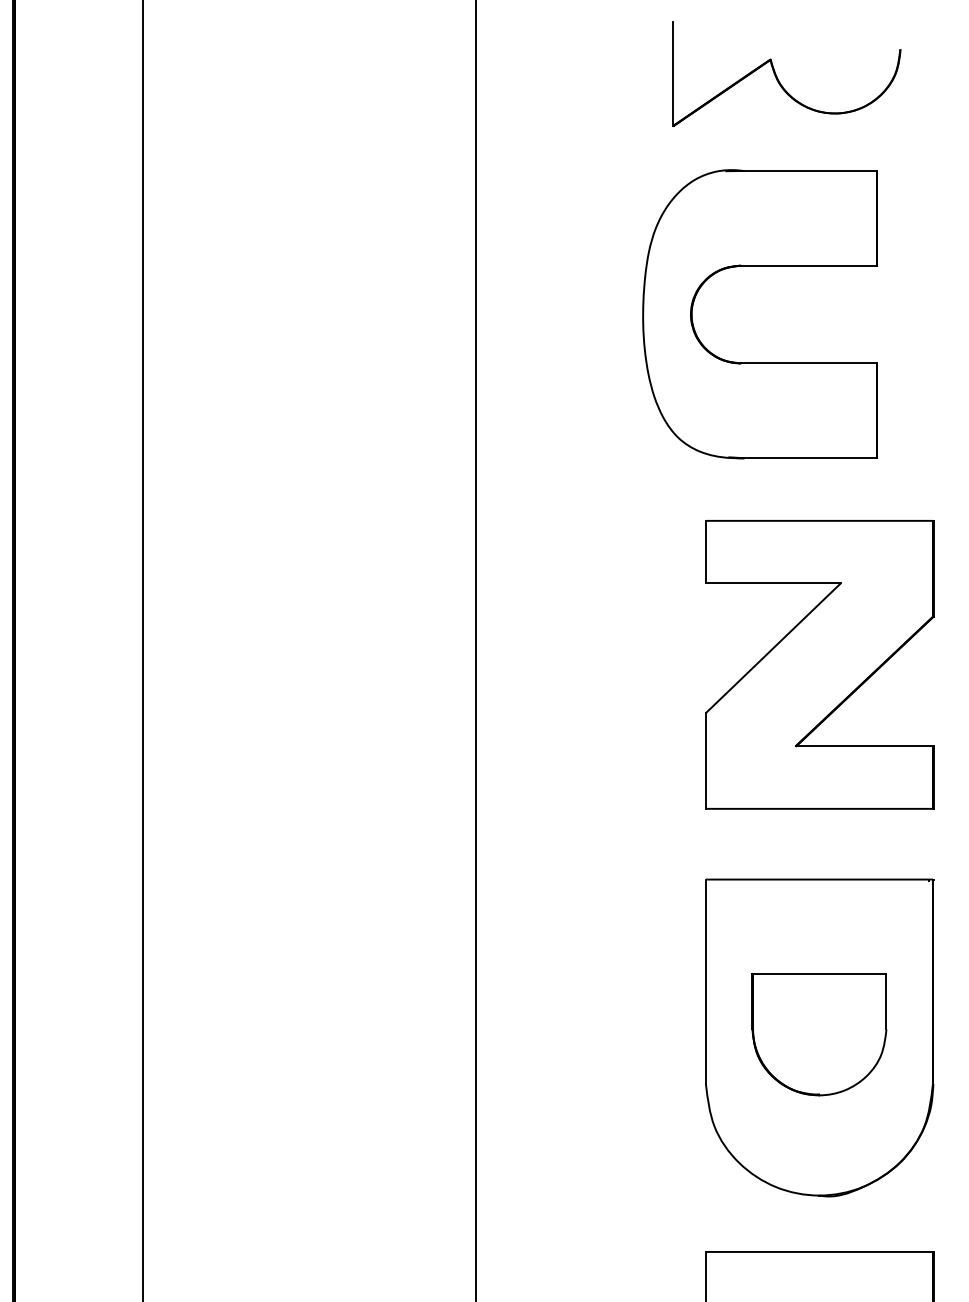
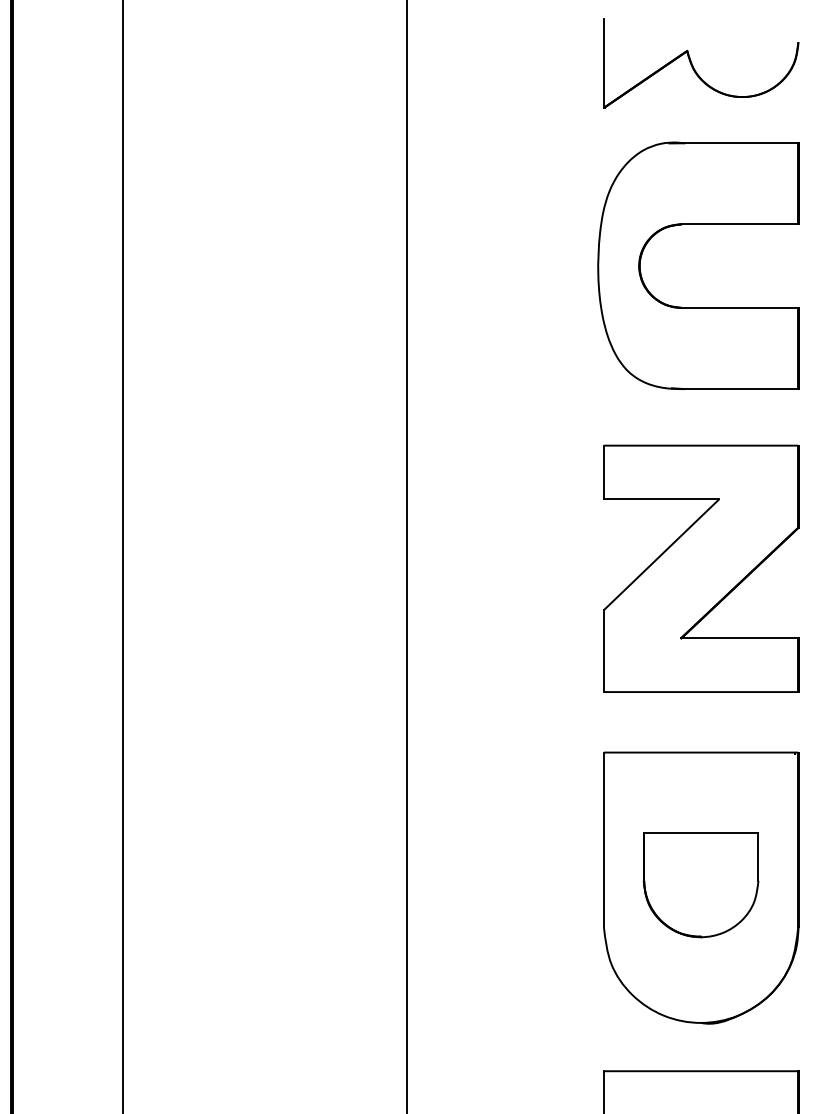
part: (779, 78) -> (694, 67), moved
part: (760, 265) -> (698, 224), moved

